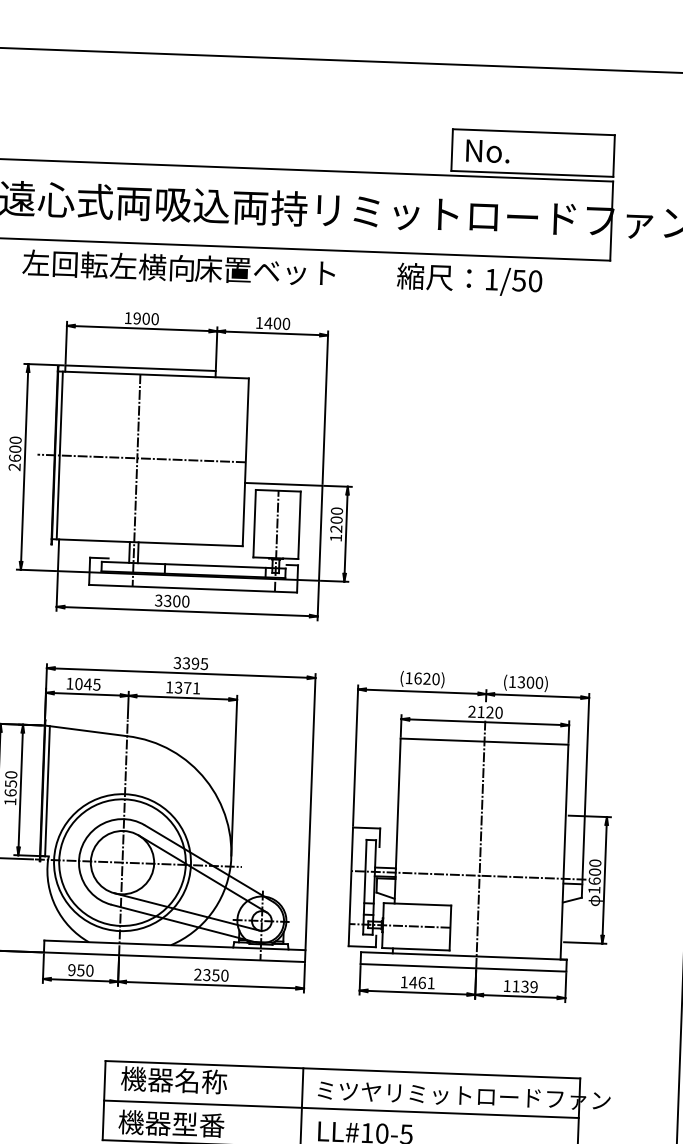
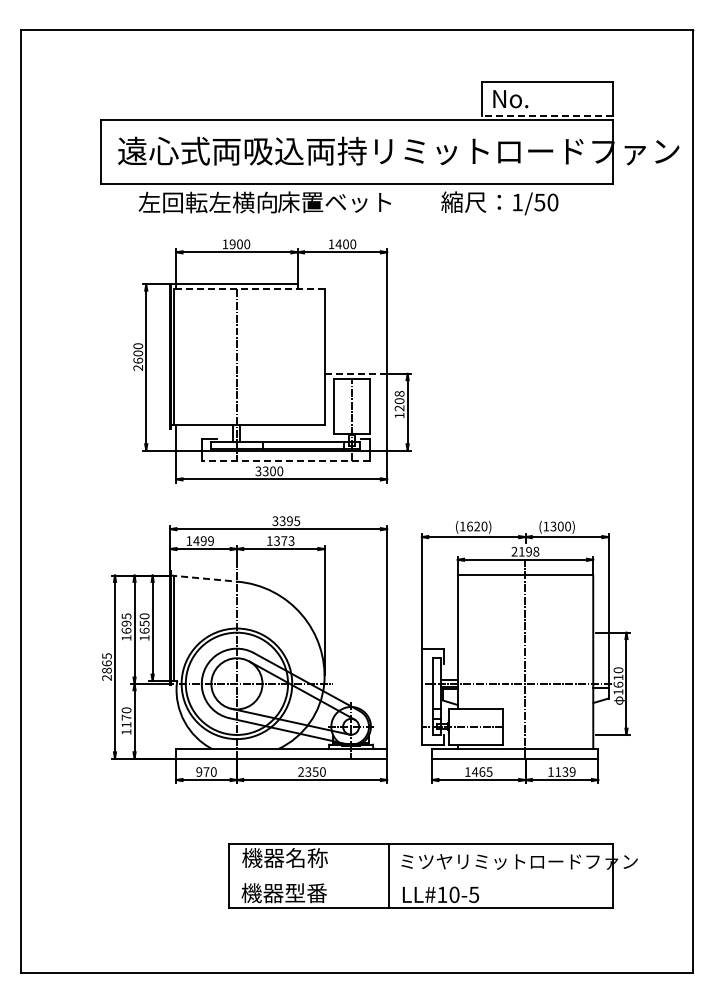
line: (531, 173) -> (546, 115), solid -> dashed
line: (152, 375) -> (246, 289), solid -> dashed
line: (141, 458) -> (240, 357), removed
line: (283, 483) -> (355, 373), solid -> dashed
text: (336, 510) -> (399, 393), 1200 -> 1208
line: (192, 588) -> (285, 460), solid -> dashed
text: (87, 683) -> (203, 540), 1045 -> 1499
text: (196, 687) -> (291, 540), 1371 -> 1373
text: (494, 712) -> (532, 551), 2120 -> 2198
line: (85, 730) -> (203, 578), solid -> dashed
text: (595, 872) -> (618, 677), 1600 -> 1610
text: (80, 969) -> (206, 771), 950 -> 970
text: (431, 982) -> (489, 771), 1461 -> 1465
line: (340, 1109) -> (420, 876), removed

